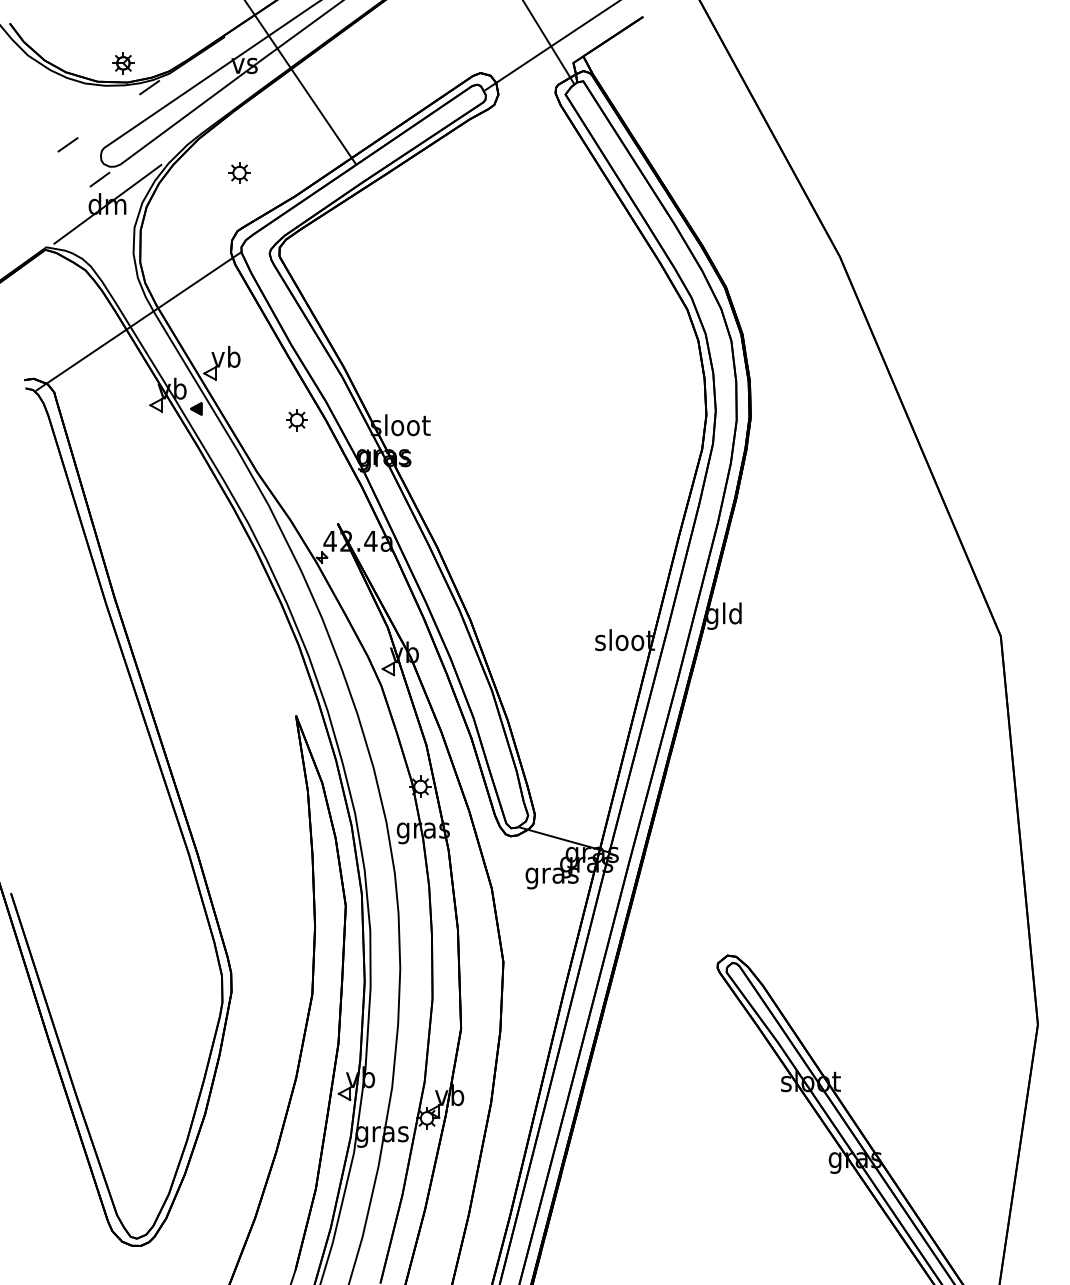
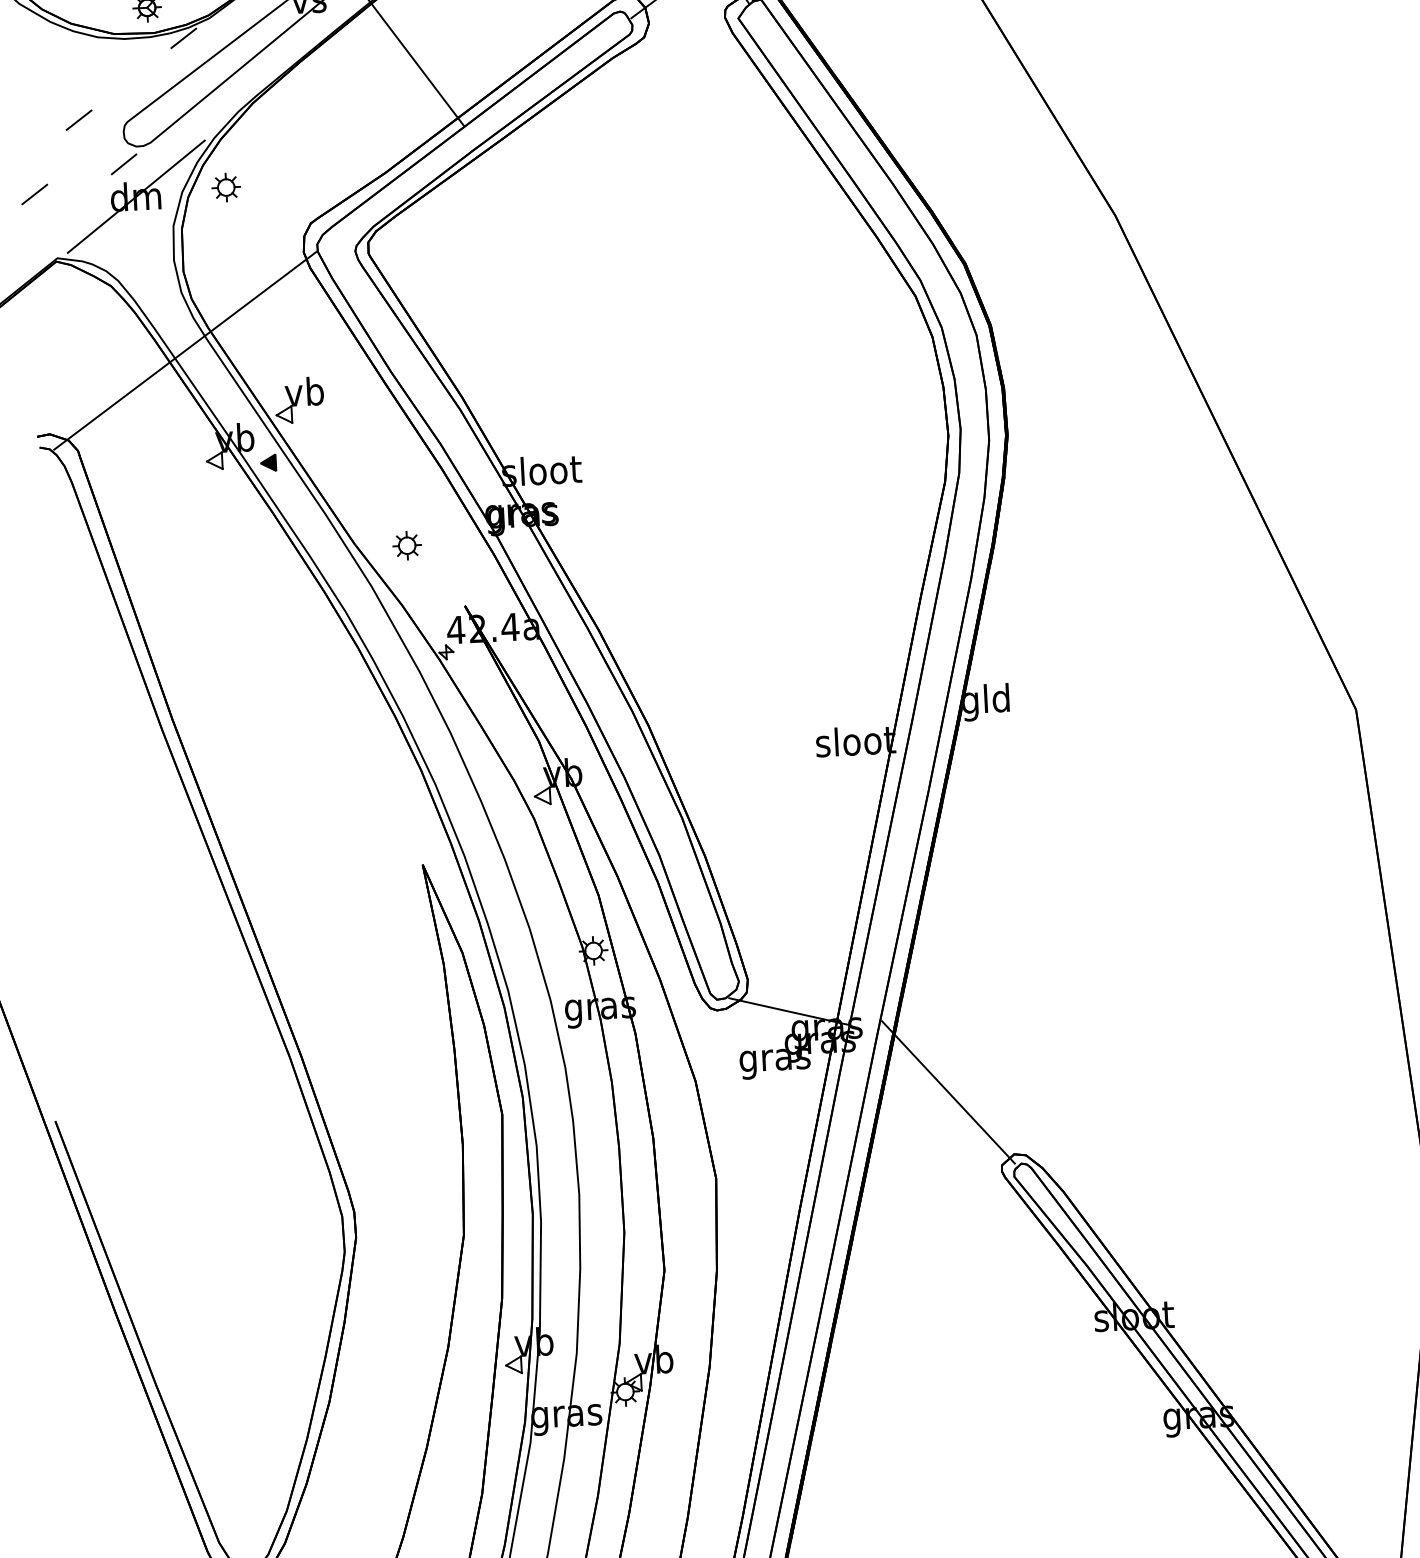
part: (239, 172) -> (226, 186), moved
line: (31, 198) -> (34, 194), added
part: (296, 420) -> (406, 546), moved
line: (680, 906) -> (948, 1092), added

